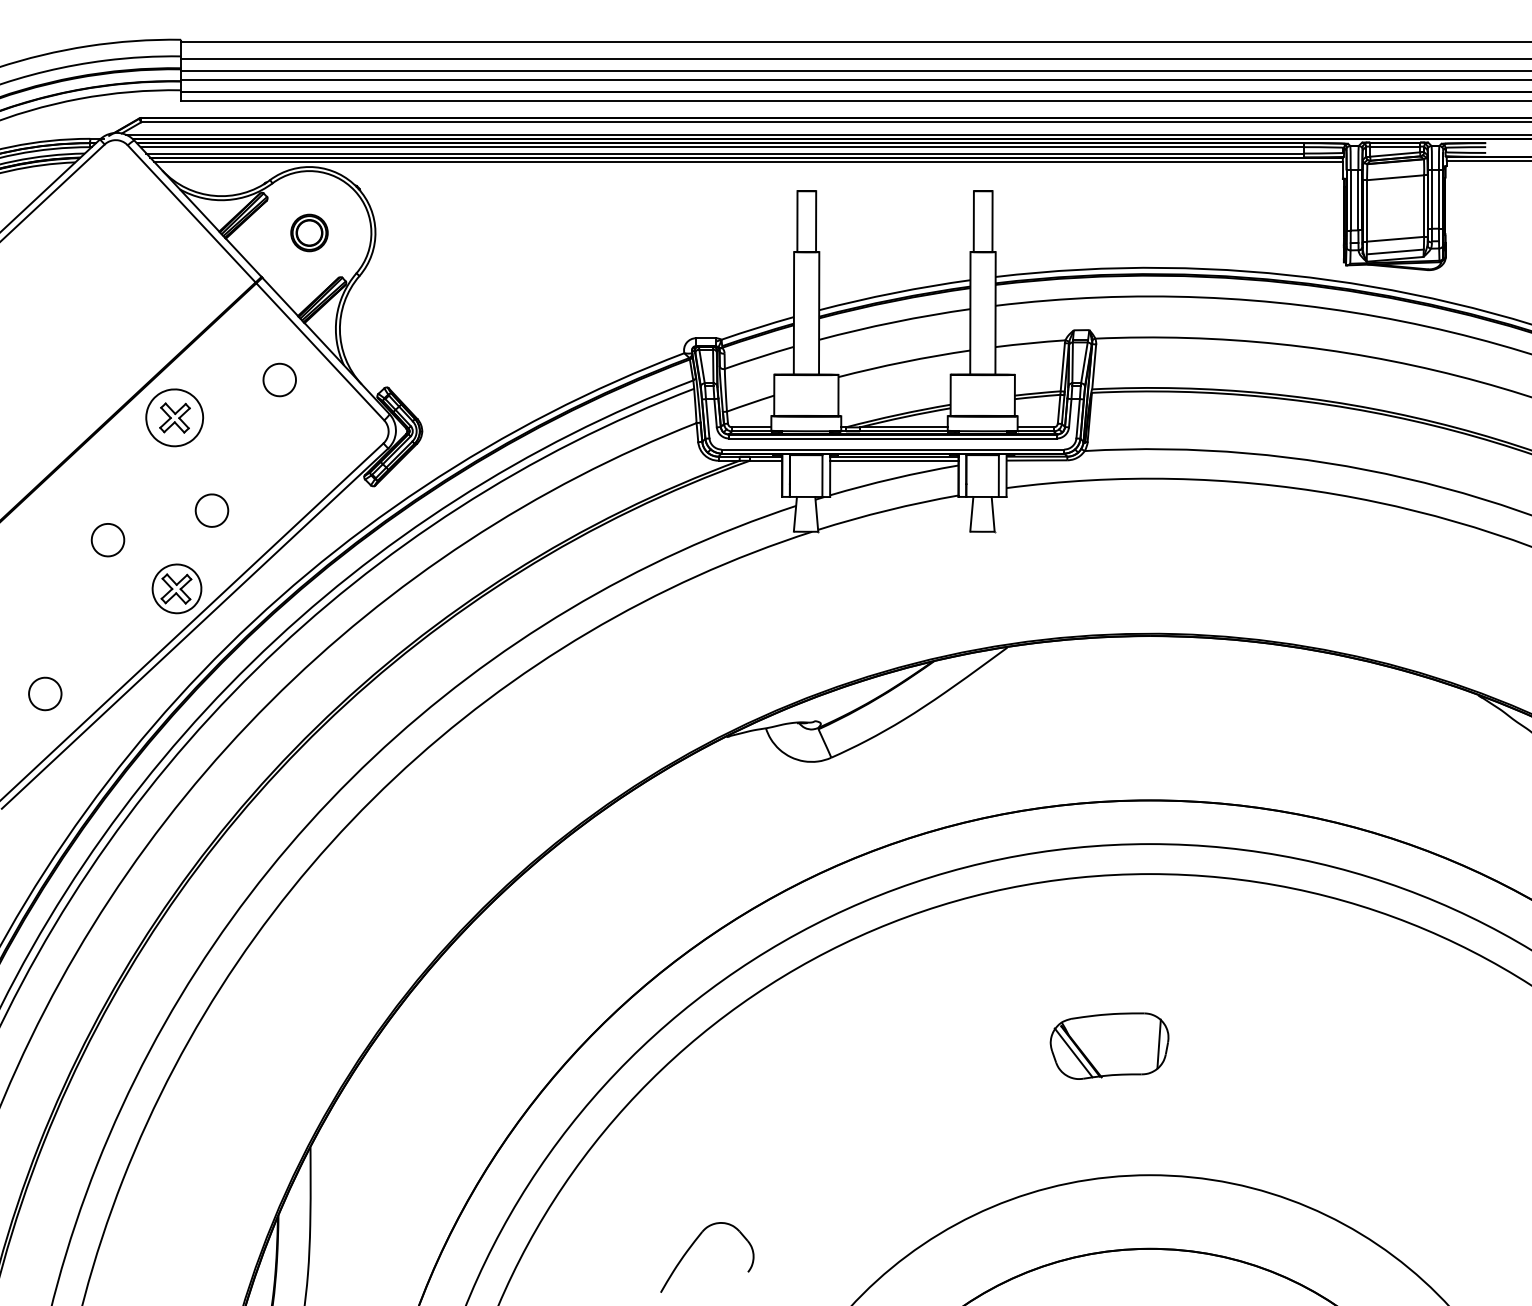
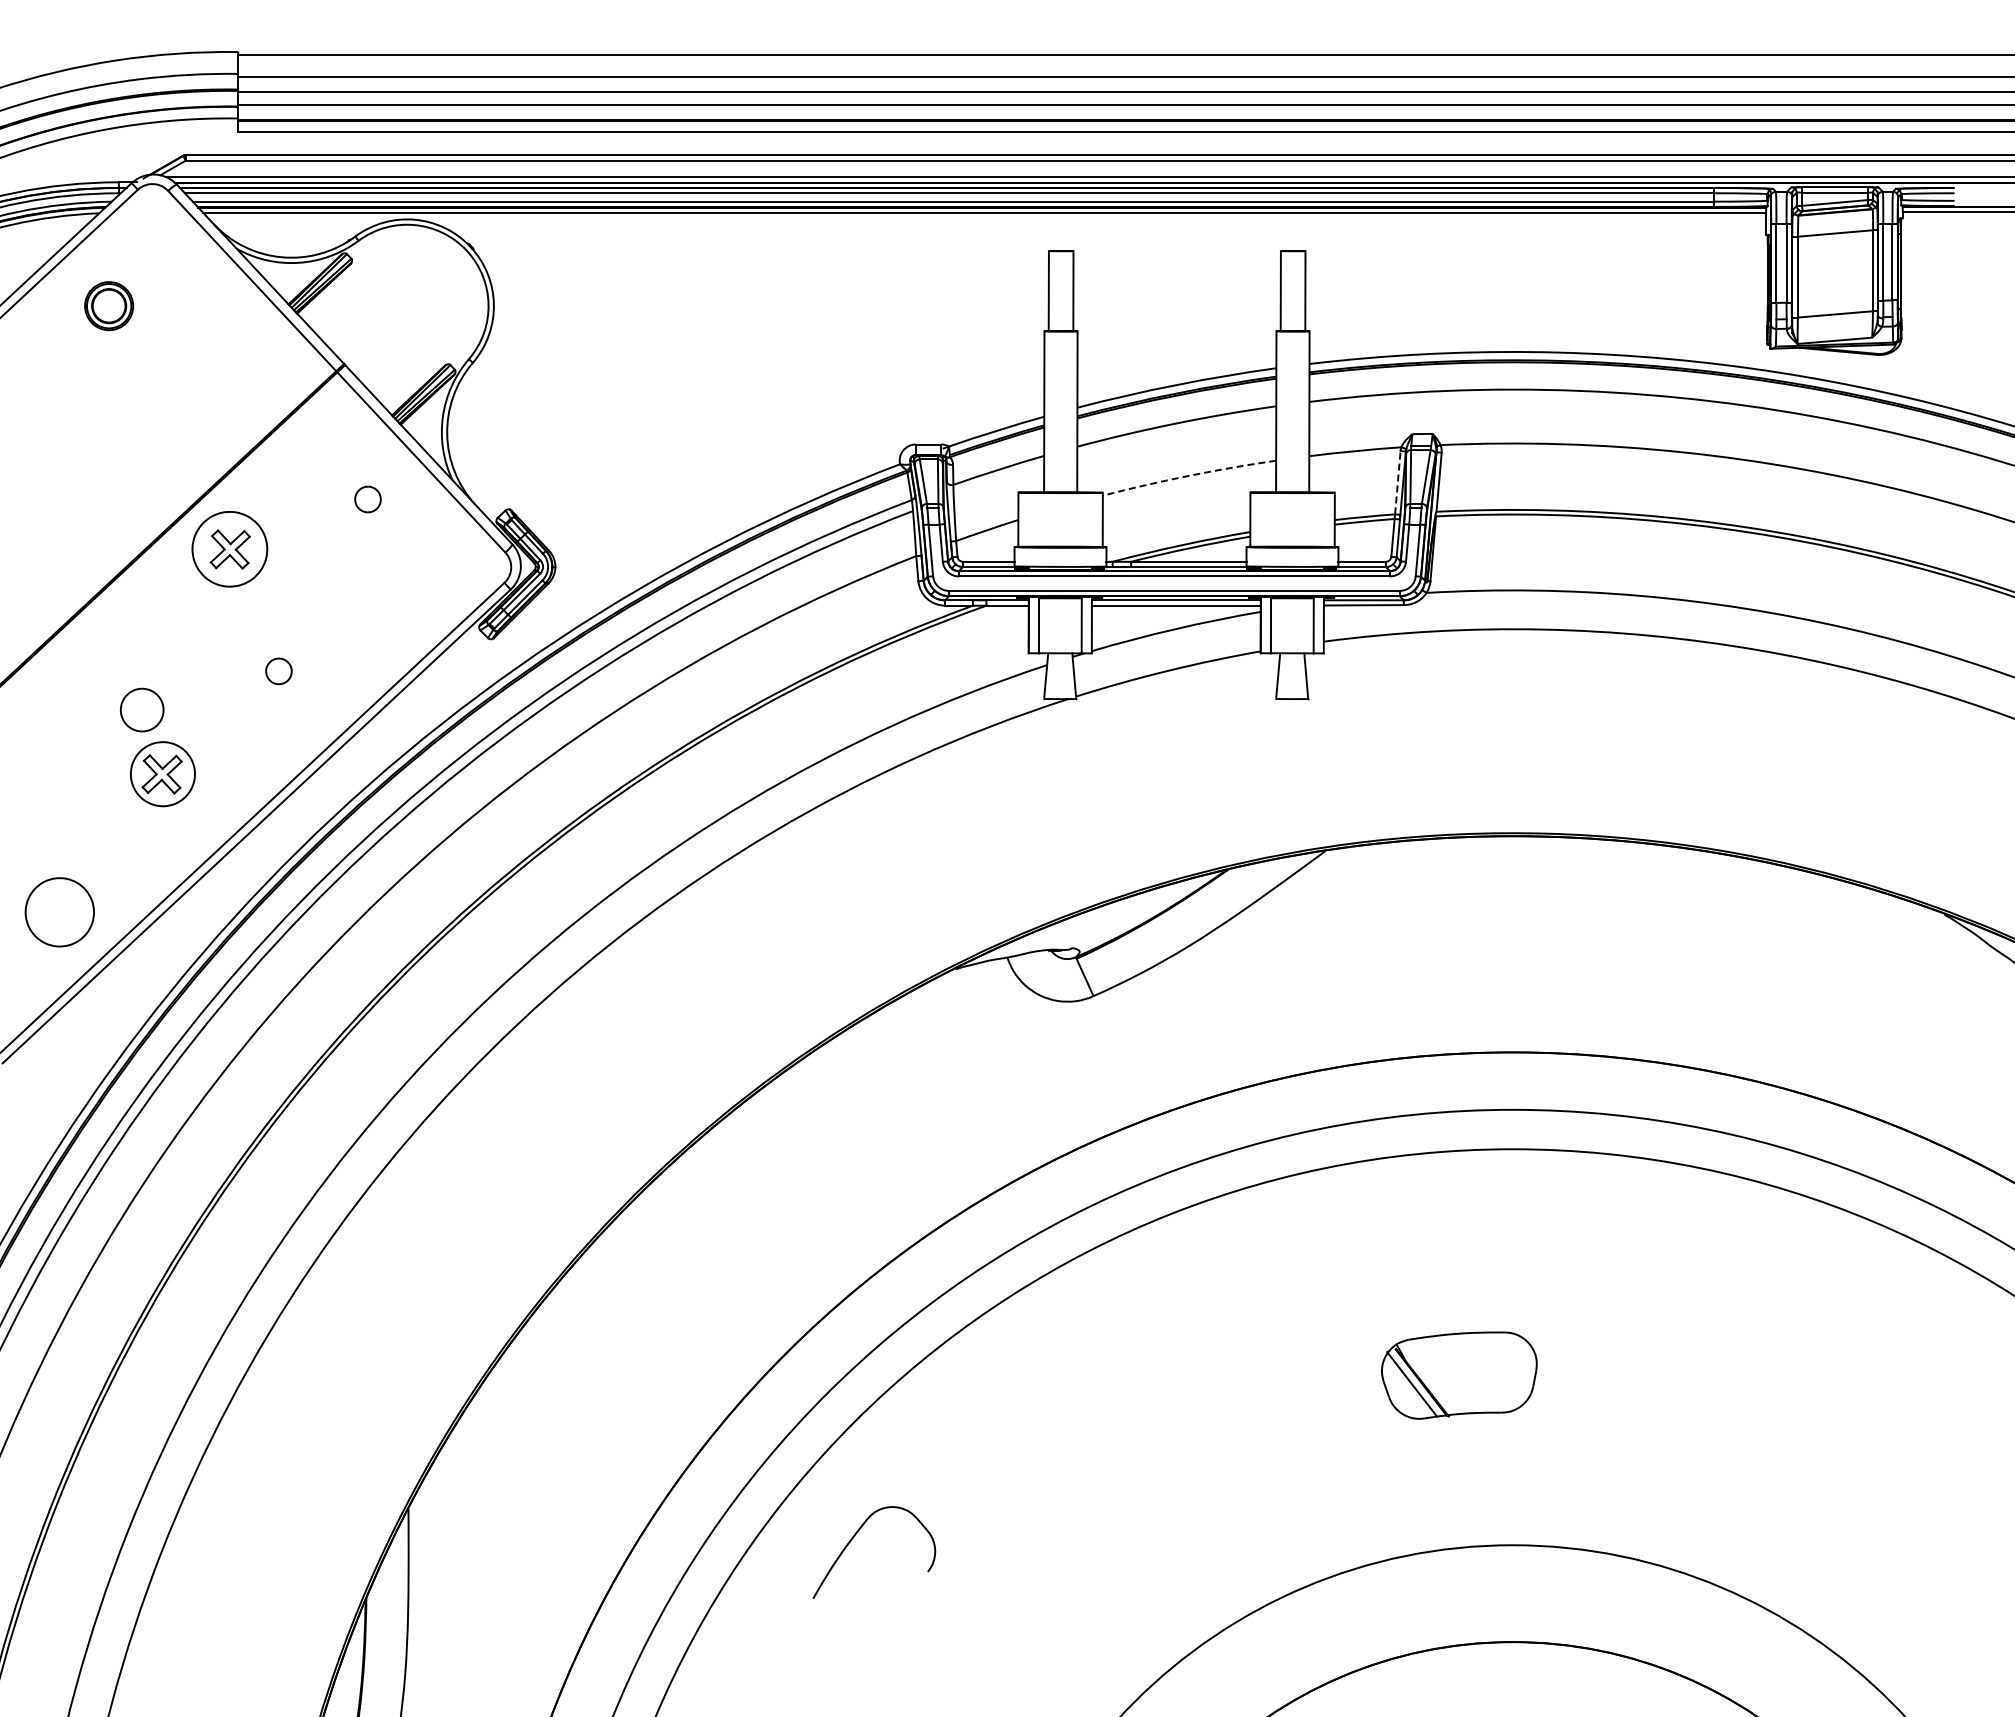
part: (309, 233) -> (109, 306), moved
line: (1394, 251) -> (1834, 330), removed
arc: (904, 361) -> (1189, 475), solid -> dashed
line: (1062, 367) -> (1397, 482), solid -> dashed
part: (279, 380) -> (367, 499), size x0.6
part: (211, 510) -> (278, 671), size x0.6
part: (176, 589) -> (162, 774), moved
part: (45, 694) -> (59, 912), size x1.6
line: (1159, 1043) -> (1524, 1372), removed
part: (692, 1246) -> (854, 1537), moved

